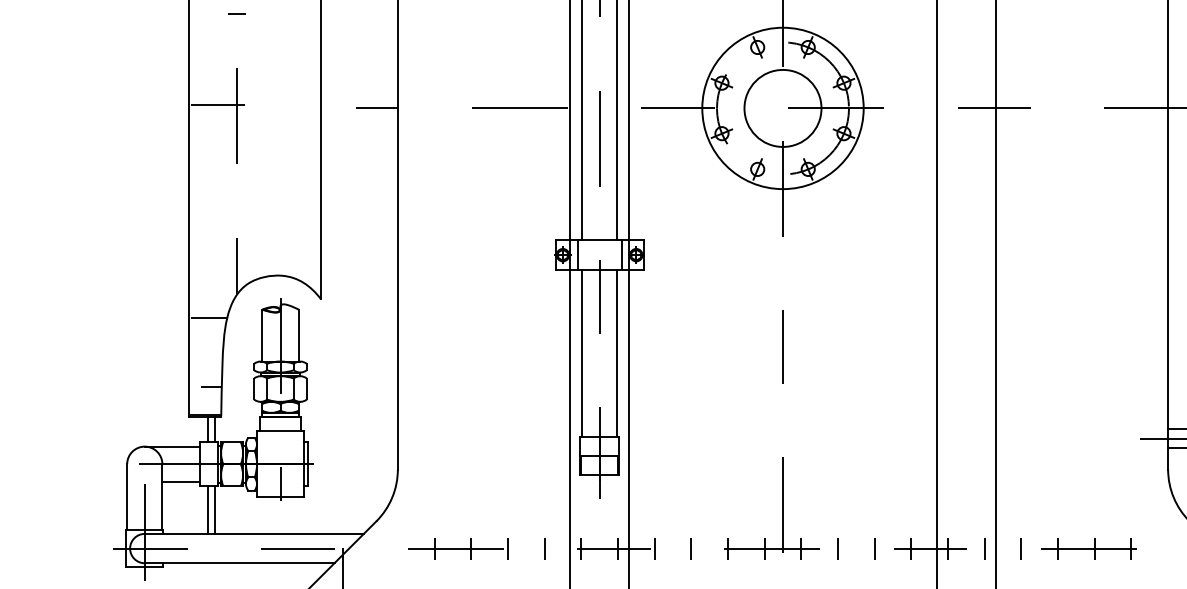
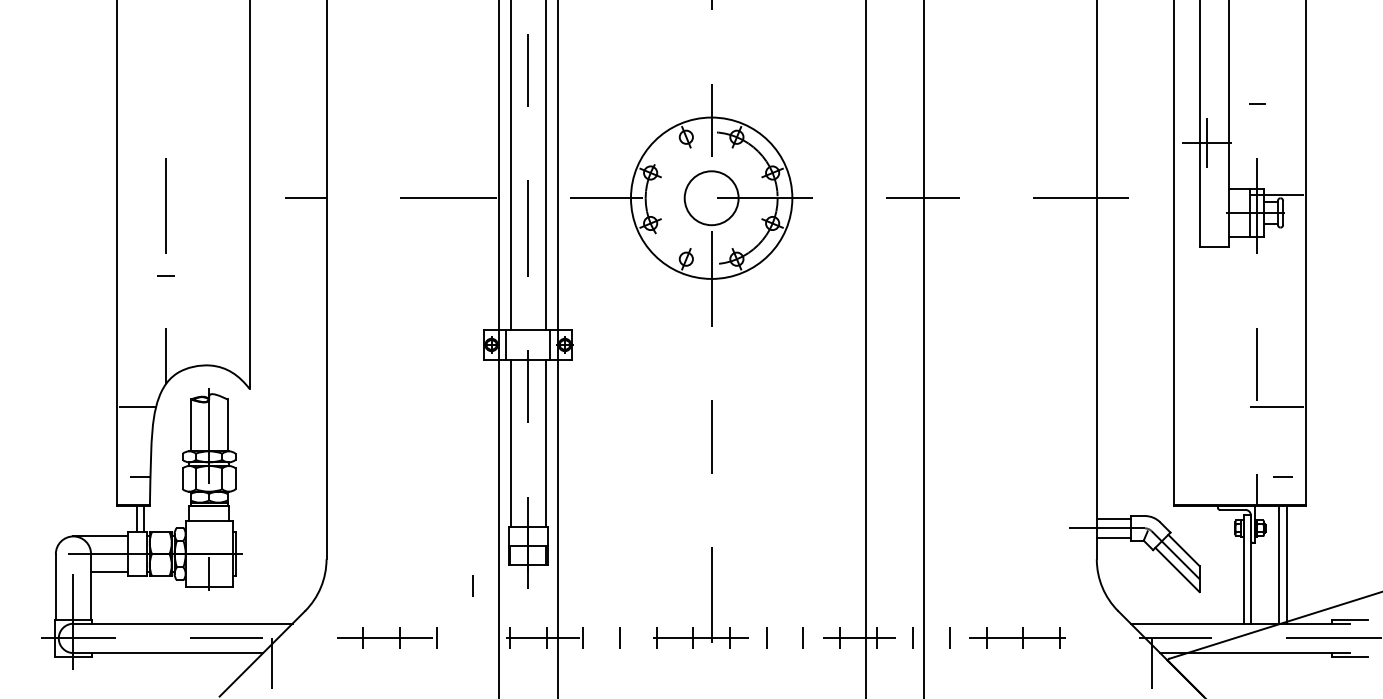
line: (236, 13) -> (165, 275), moved
line: (217, 104) -> (146, 194), removed
circle: (782, 107) -> (711, 197), size x0.7
line: (207, 509) -> (136, 599), removed
line: (214, 509) -> (143, 599), removed
line: (543, 547) -> (472, 585), moved

